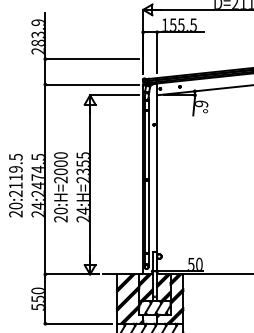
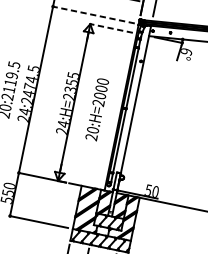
line: (91, 84) -> (93, 14), solid -> dashed
line: (113, 95) -> (110, 28), solid -> dashed
text: (60, 187) -> (96, 109), moved

